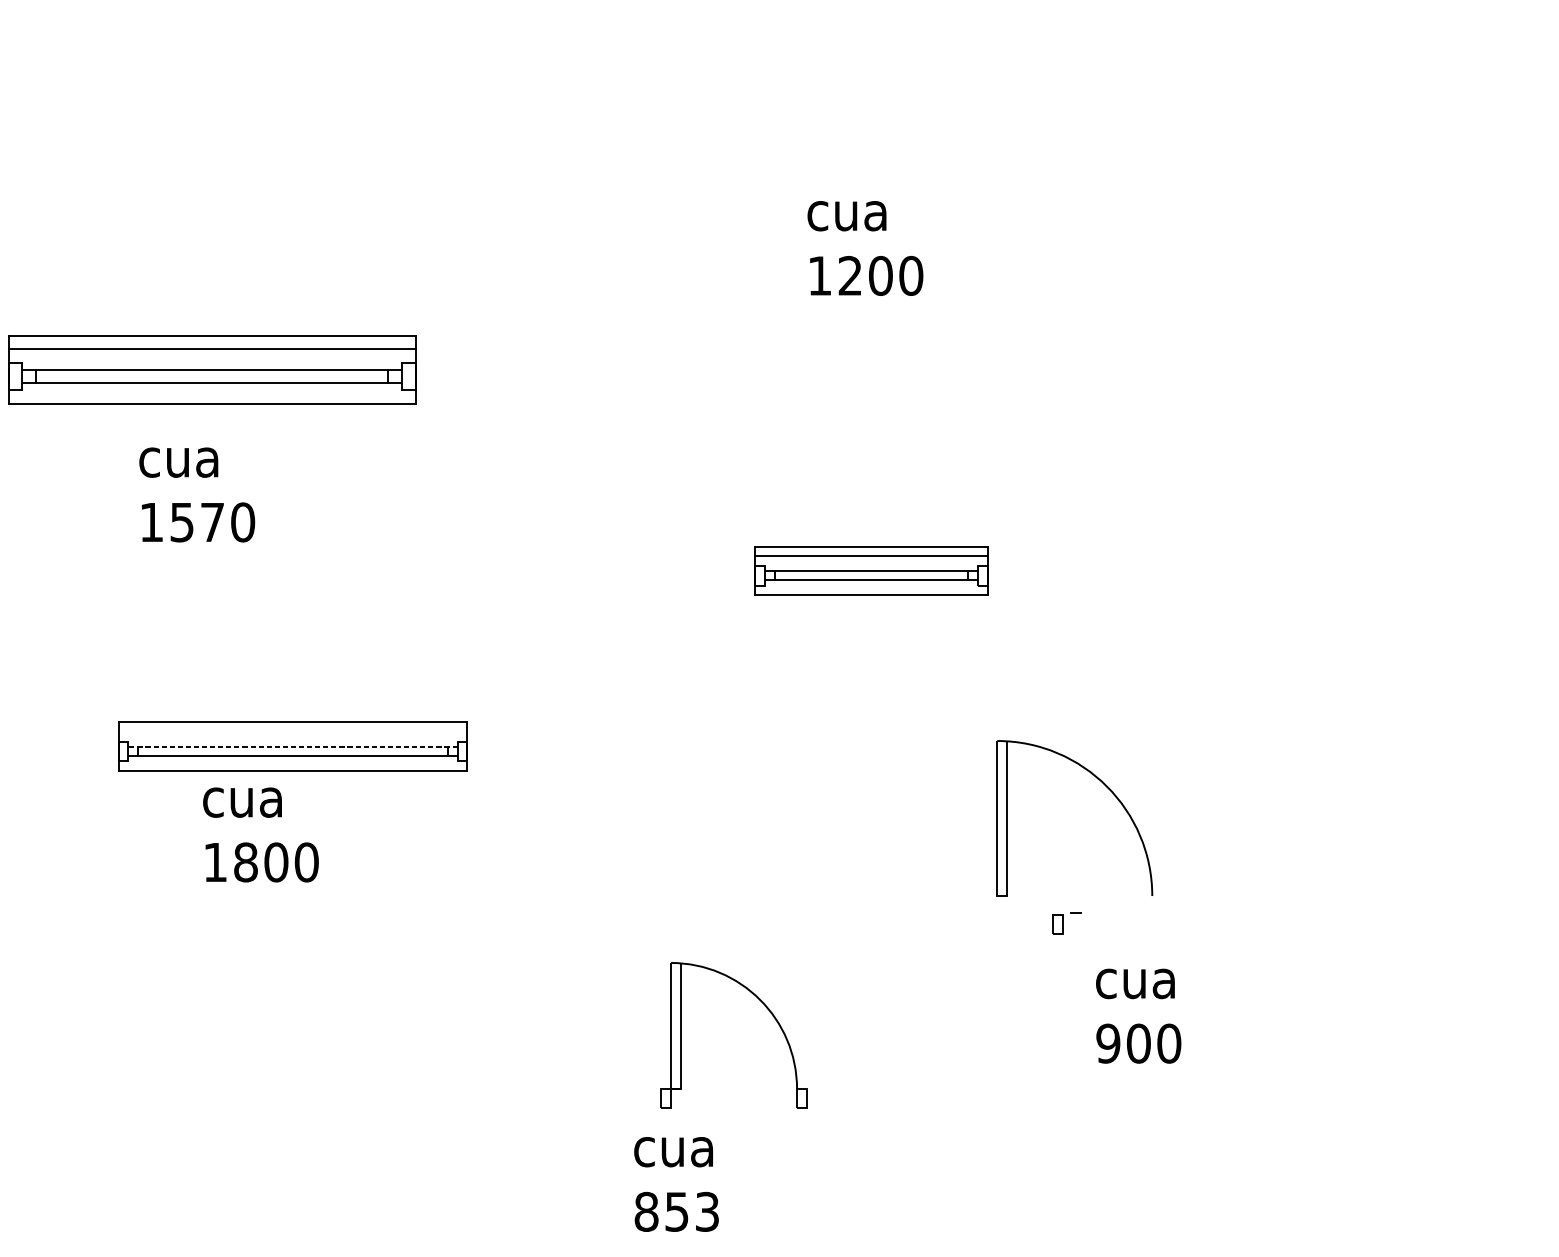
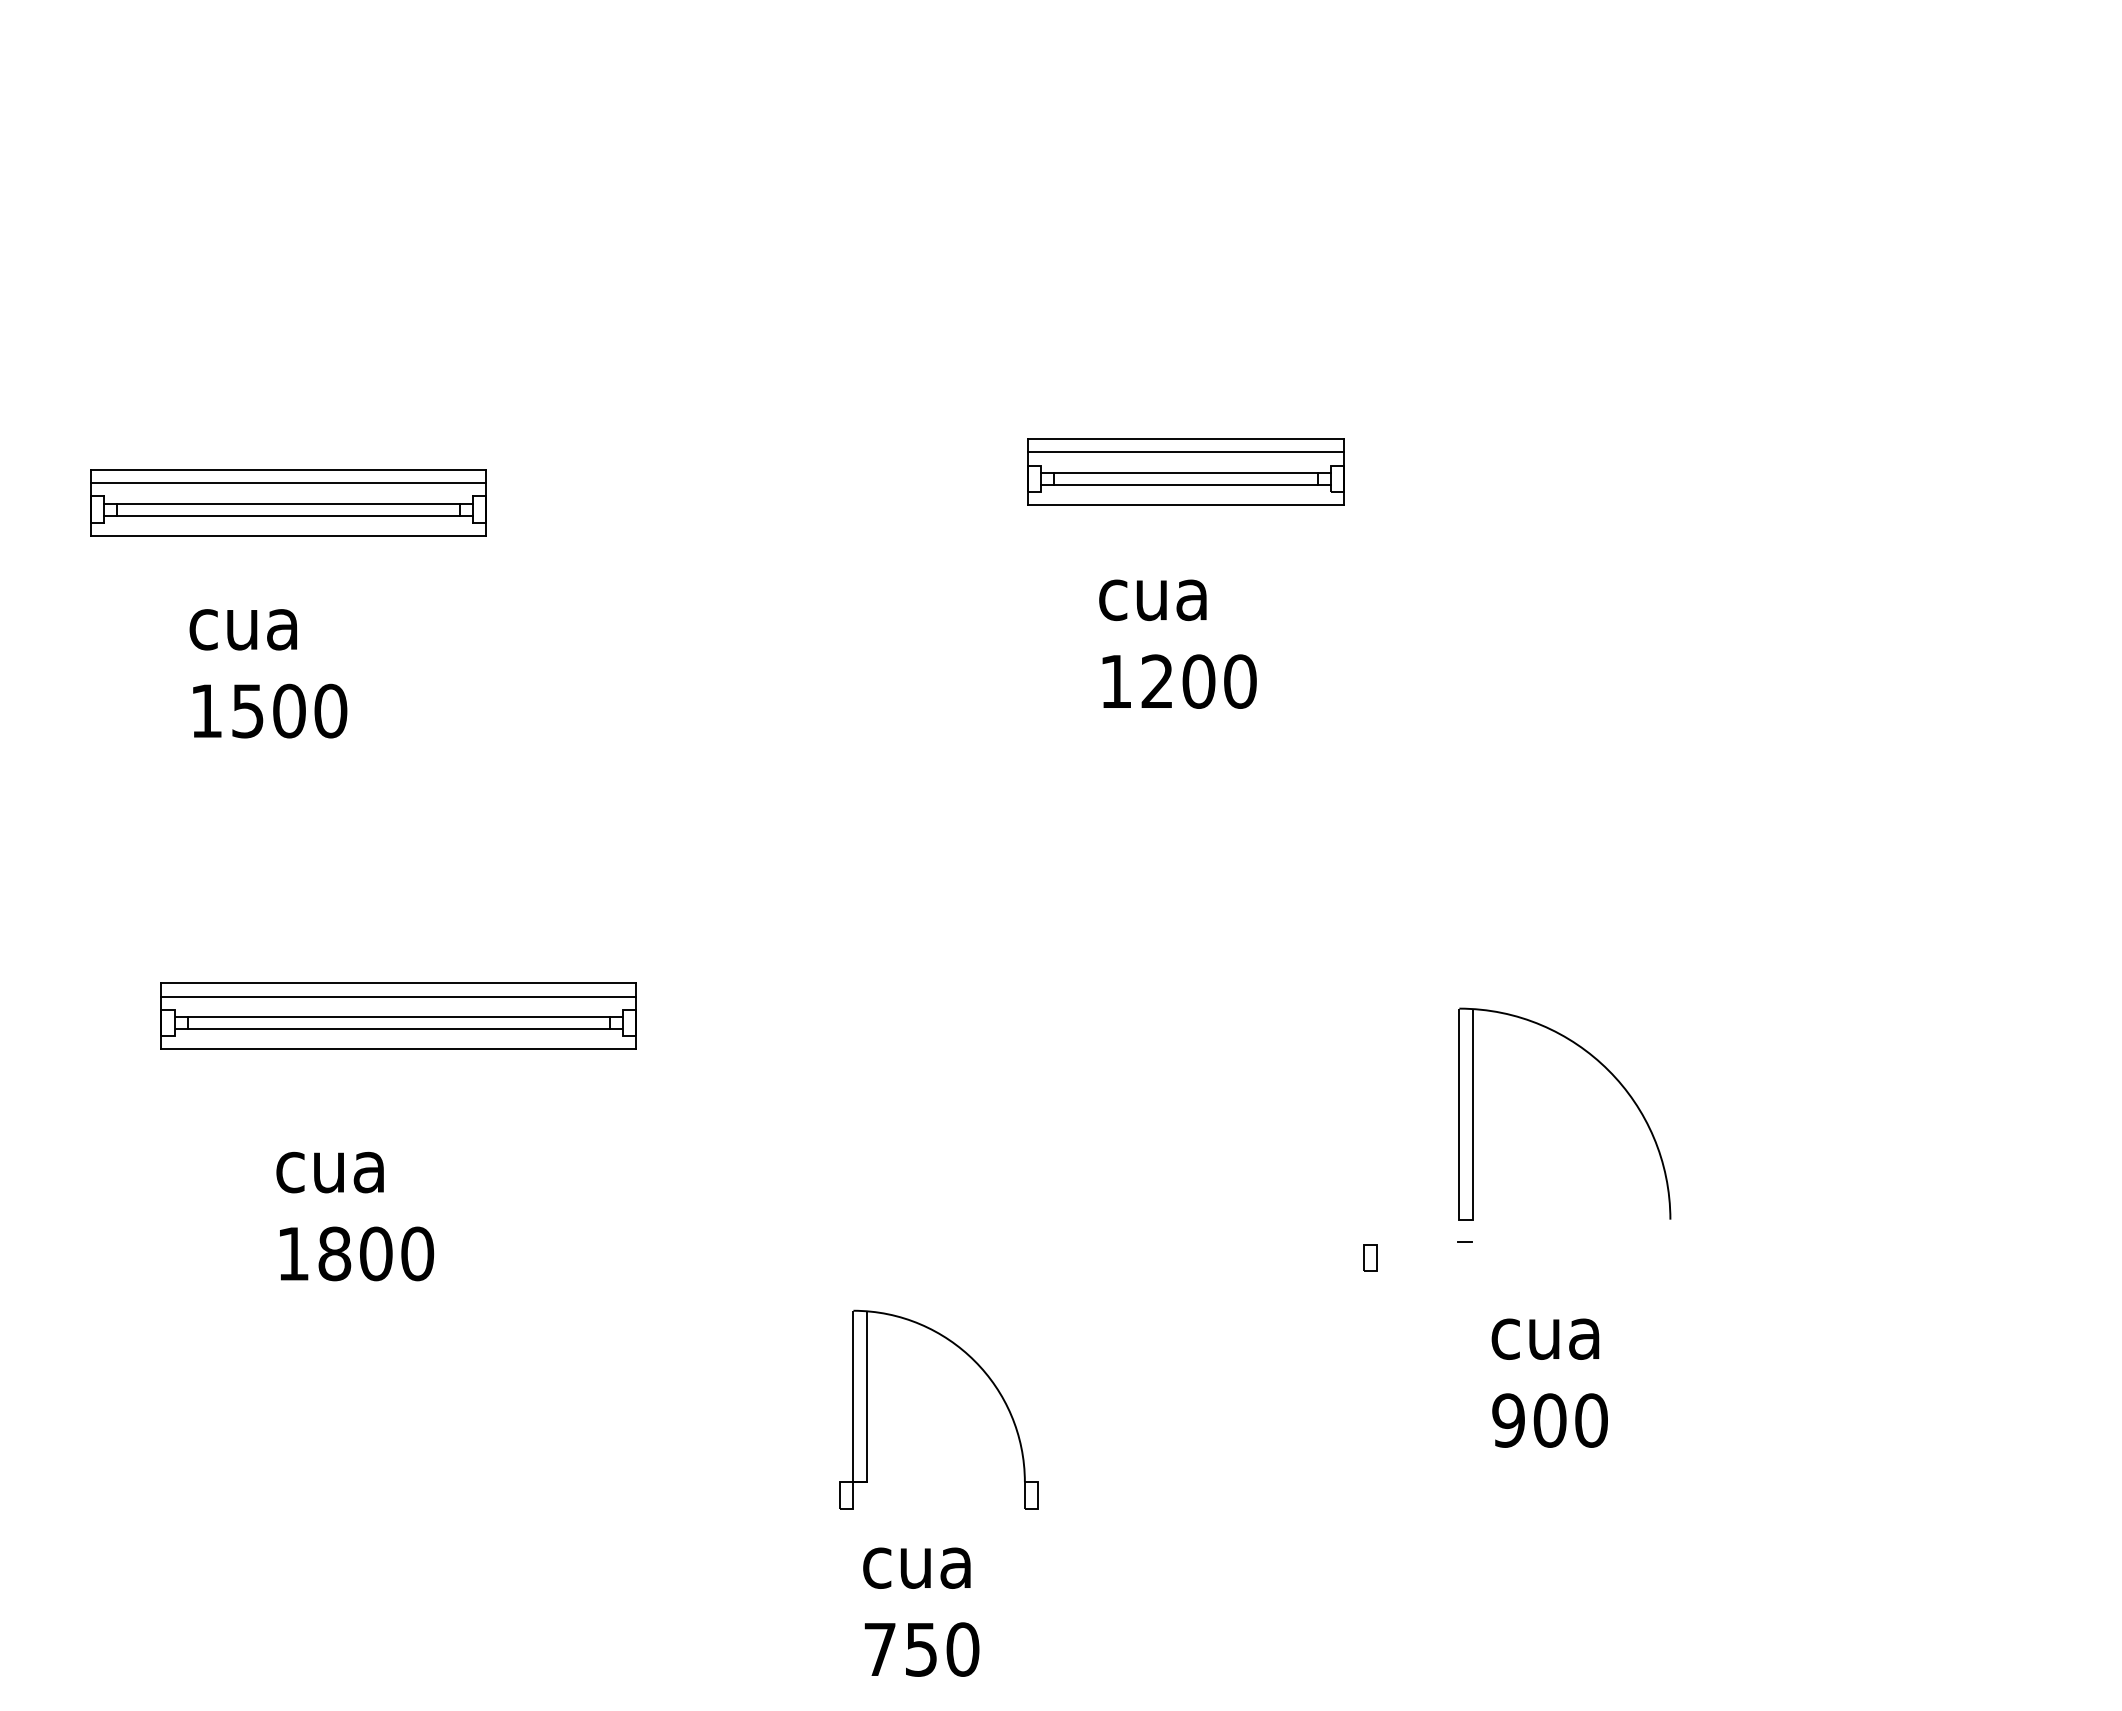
text: (865, 247) -> (1177, 643), moved
part: (211, 369) -> (288, 502), size x0.71
text: (212, 521) -> (289, 710), 1570 -> 1500
part: (870, 570) -> (1185, 471), moved
line: (292, 732) -> (398, 996), added
line: (292, 747) -> (398, 1017), dashed -> solid
part: (1101, 782) -> (1601, 1065), moved
text: (261, 834) -> (355, 1216), moved
part: (1058, 923) -> (1370, 1257), moved
part: (766, 1008) -> (983, 1372), moved
text: (677, 1211) -> (921, 1649), 853 -> 750

